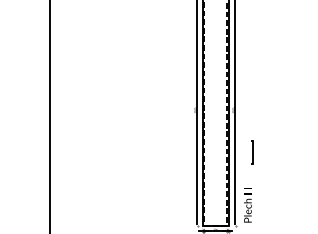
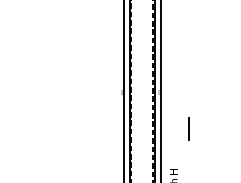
line: (252, 152) -> (189, 128), moved

